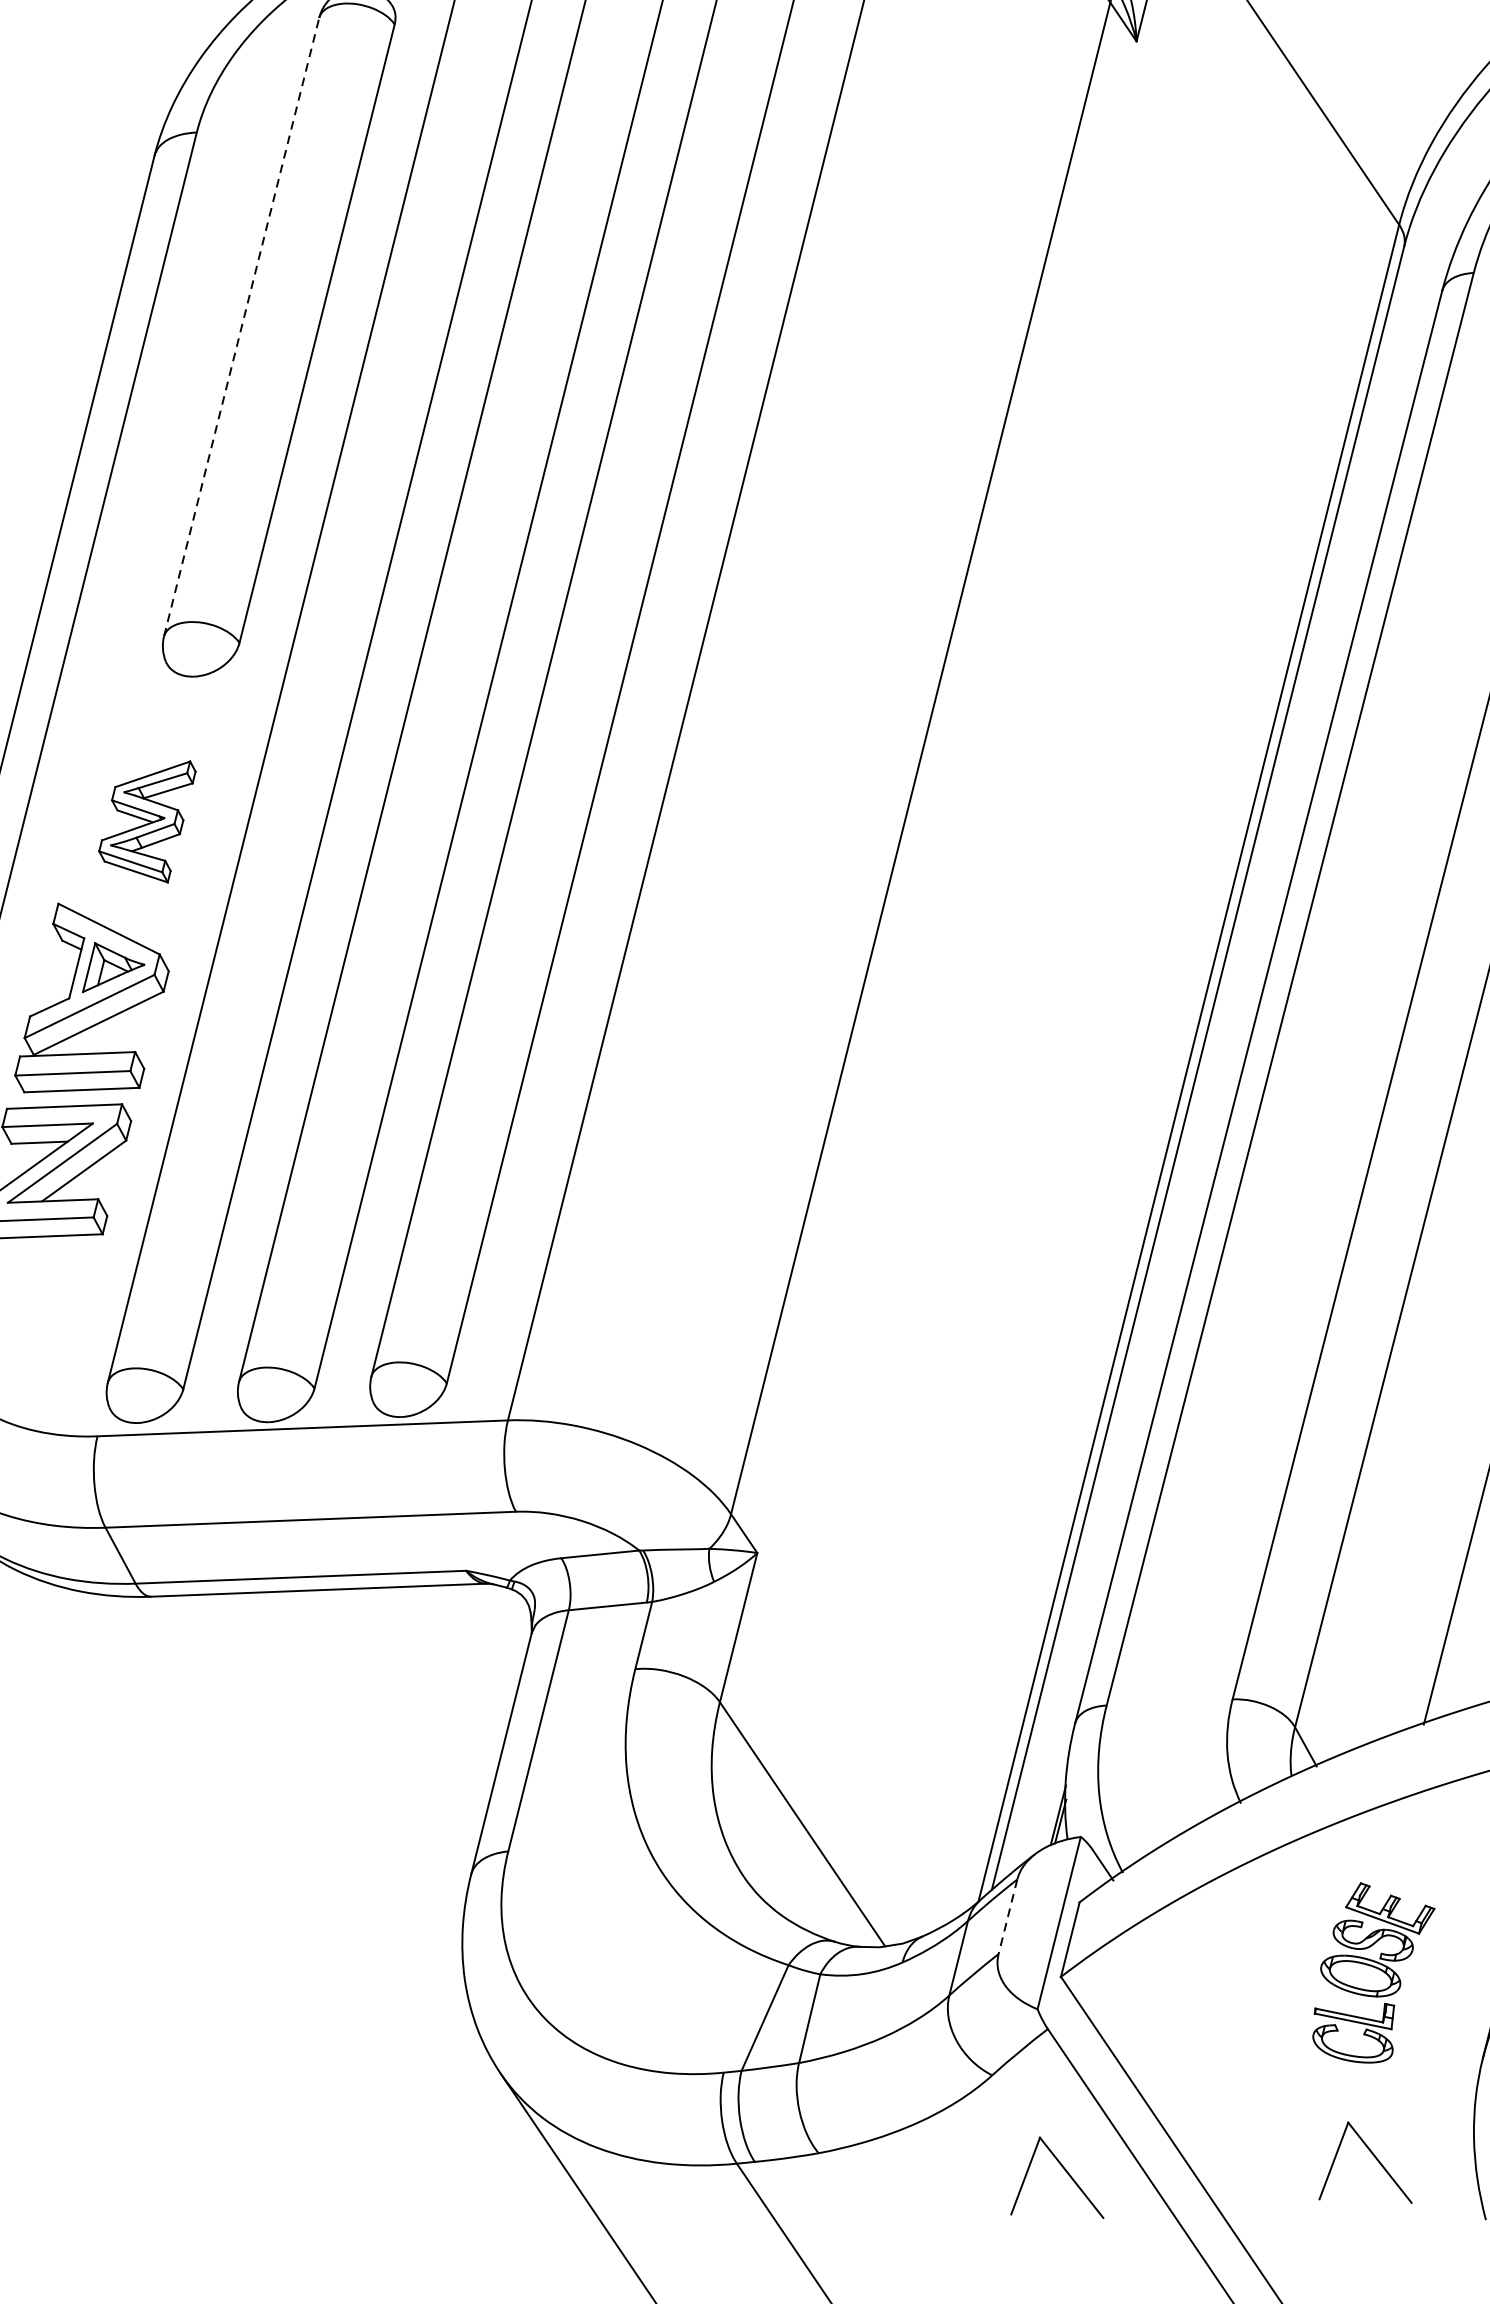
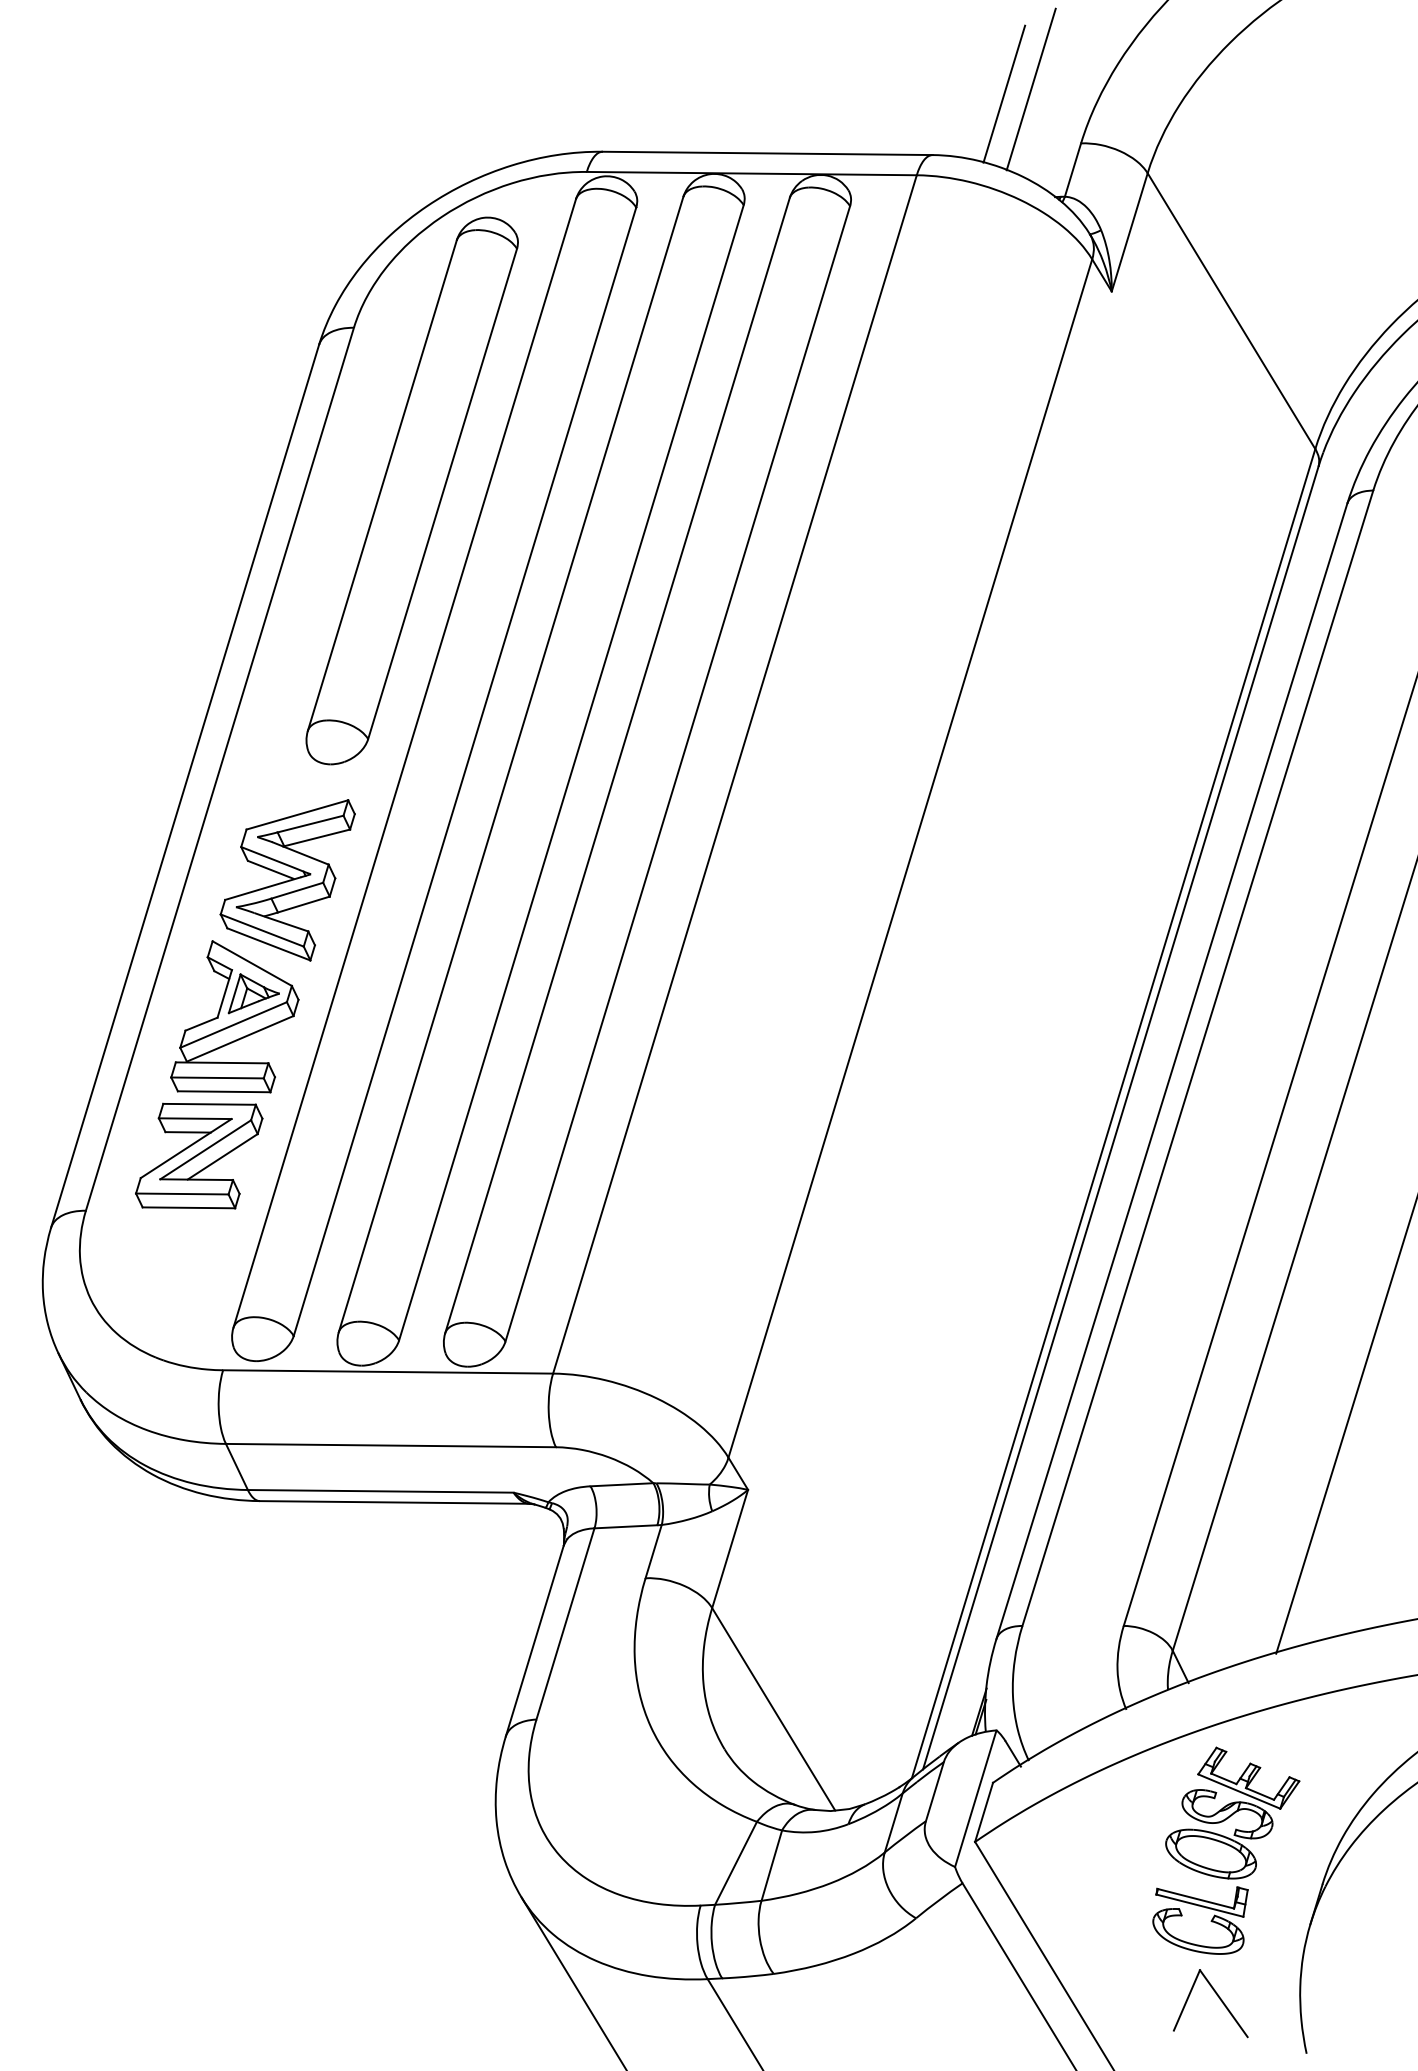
line: (241, 326) -> (382, 485), dashed -> solid
part: (147, 823) -> (287, 880), size x1.67
line: (1007, 1916) -> (934, 1791), dashed -> solid
part: (1373, 1972) -> (1226, 1850), size x1.43
part: (1066, 2172) -> (971, 1999), removed

